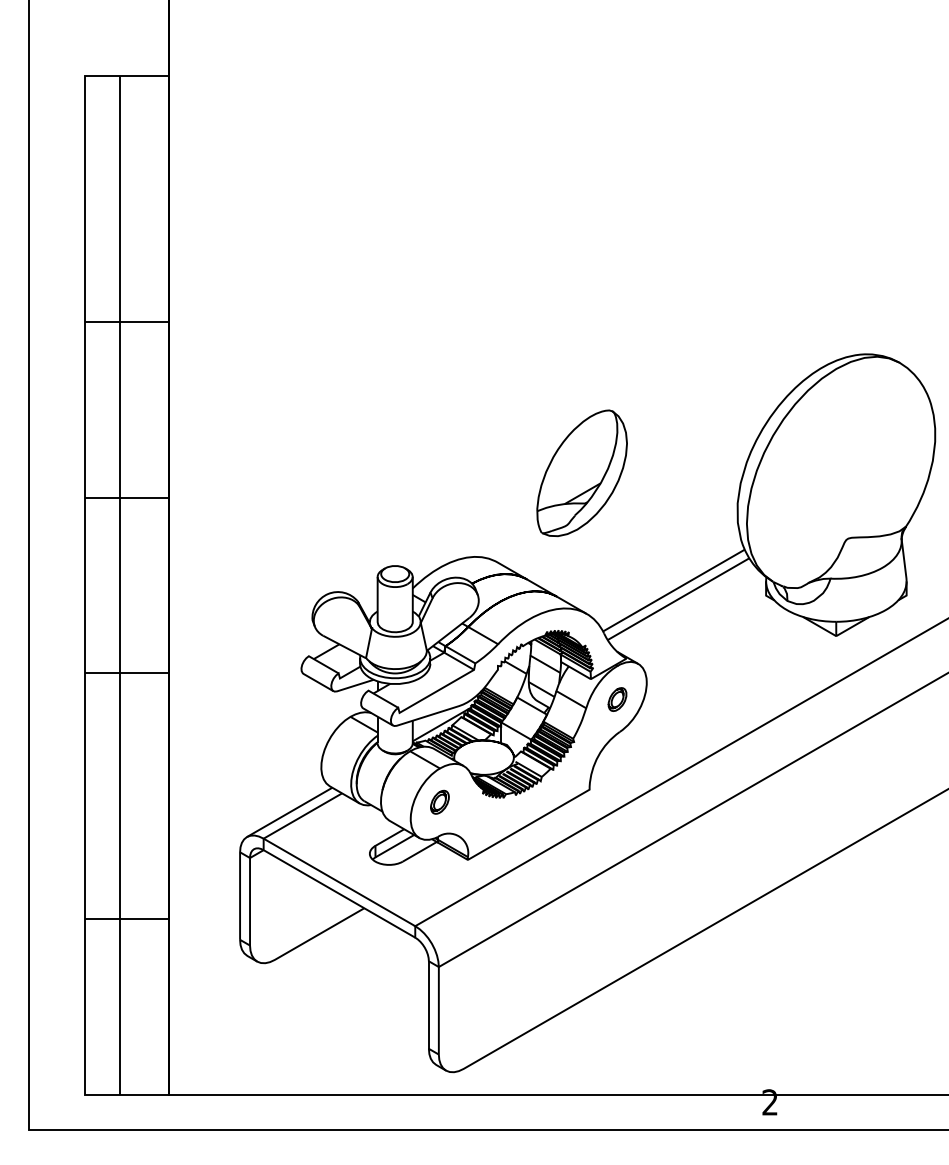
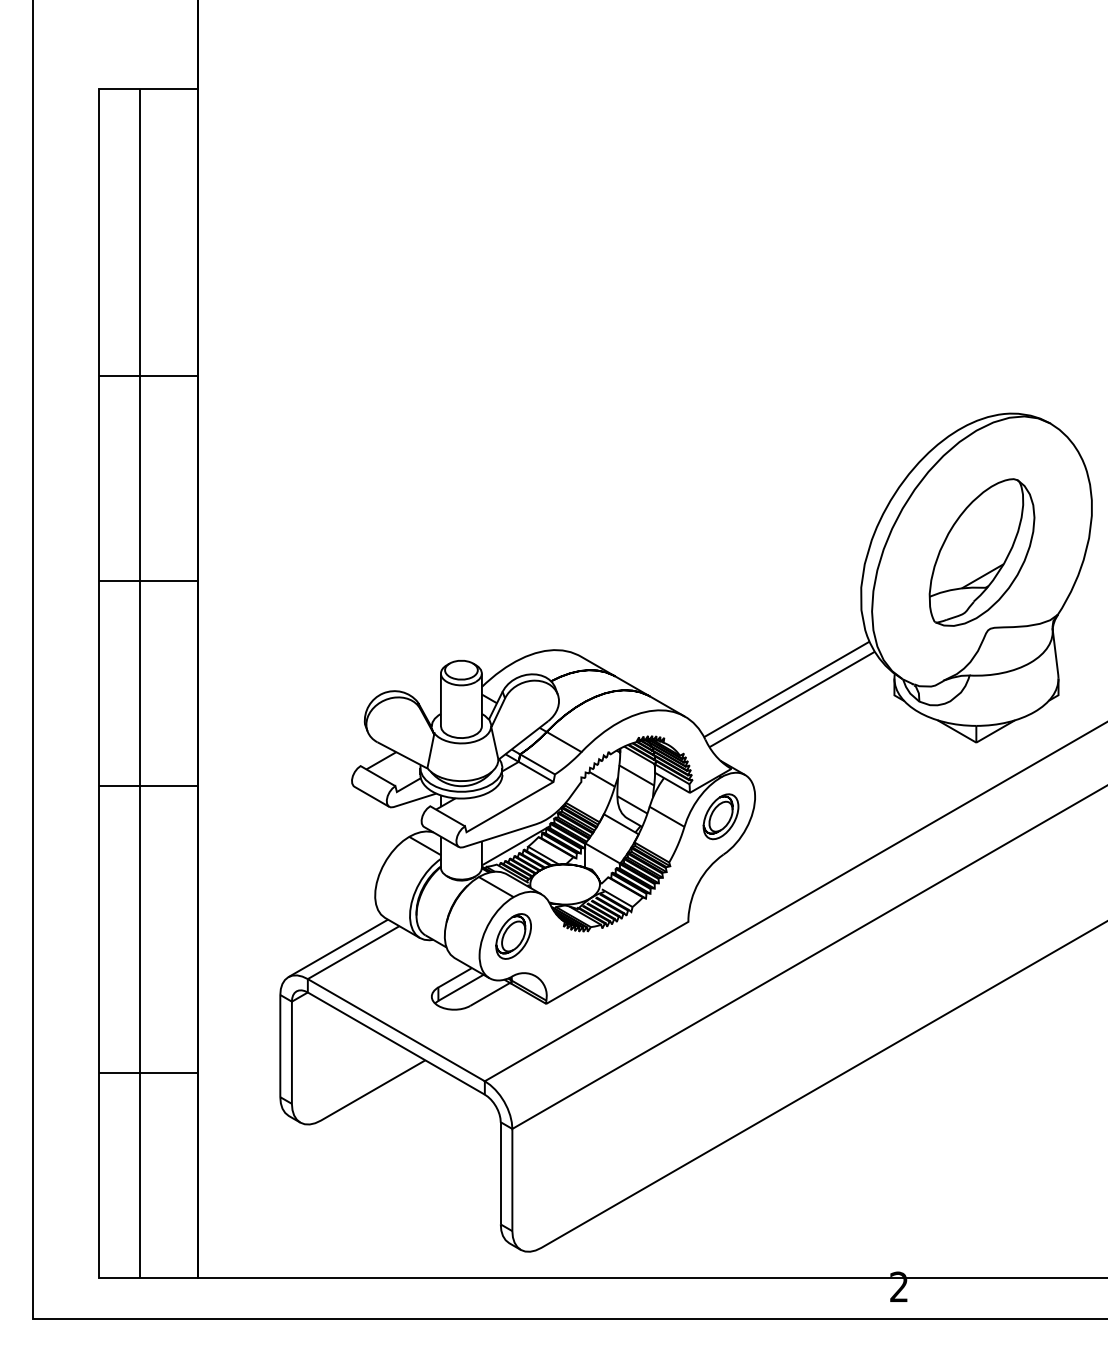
part: (581, 473) -> (981, 552), moved
part: (617, 699) -> (720, 816), size x1.67
part: (439, 802) -> (513, 936), size x1.67

